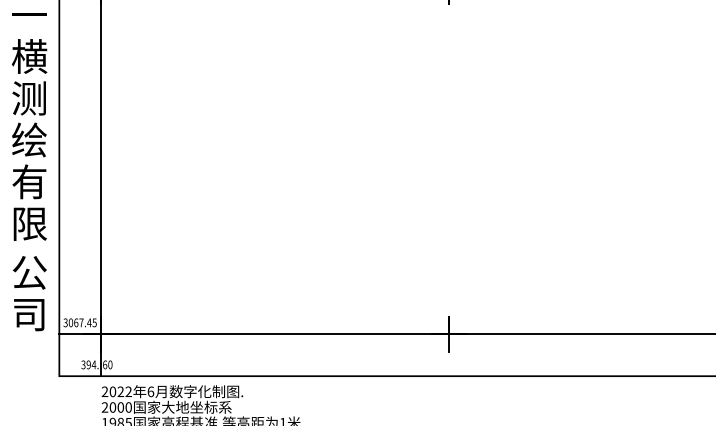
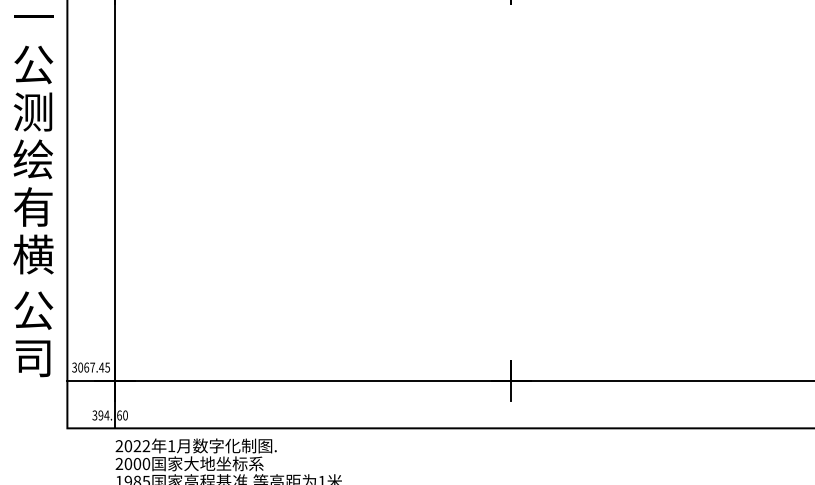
text: (29, 56) -> (33, 64), 横 -> 公
text: (29, 223) -> (33, 254), 限 -> 横
text: (150, 391) -> (171, 445), 6 -> 1

